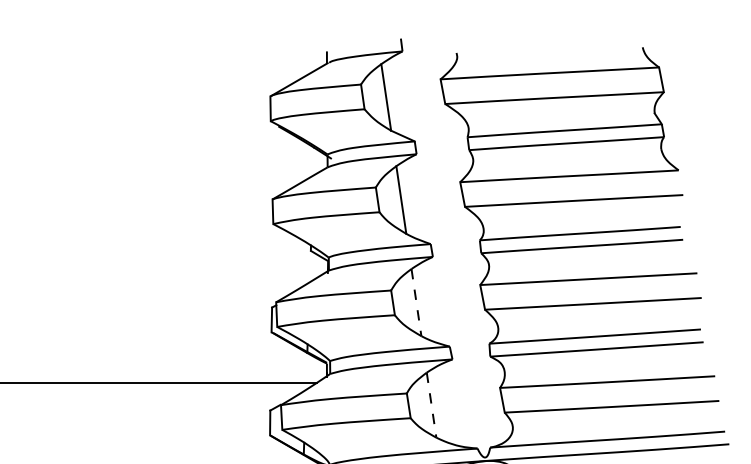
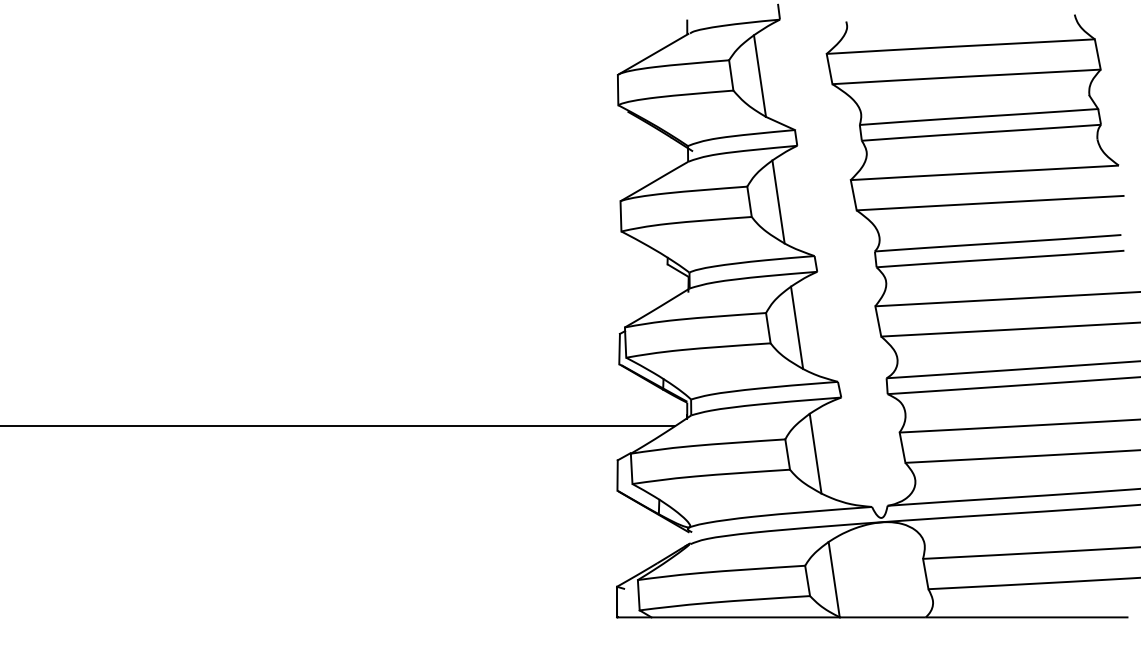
line: (416, 302) -> (797, 327), dashed -> solid
line: (431, 405) -> (815, 454), dashed -> solid

